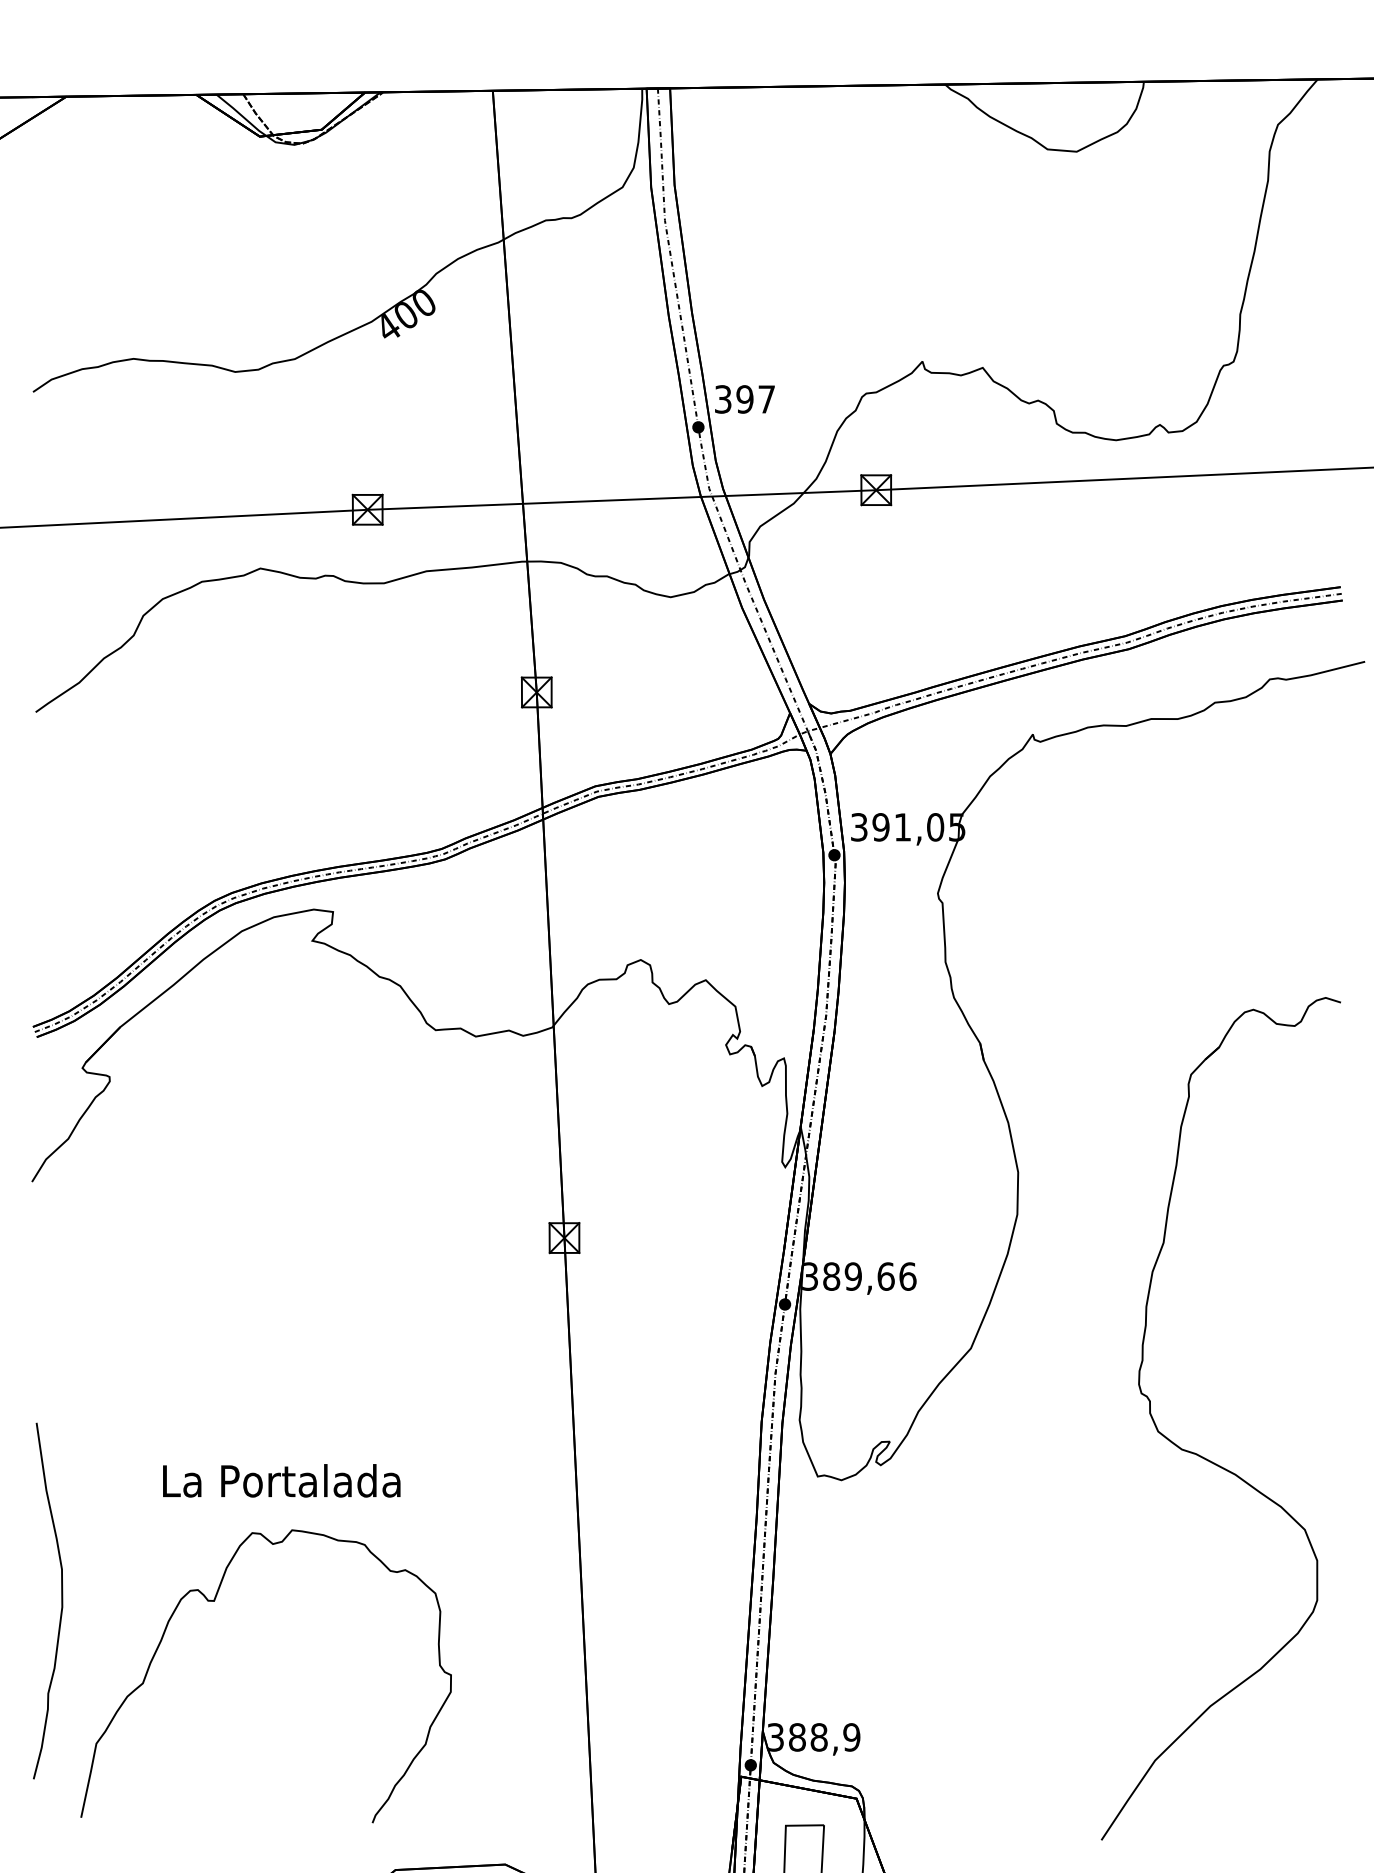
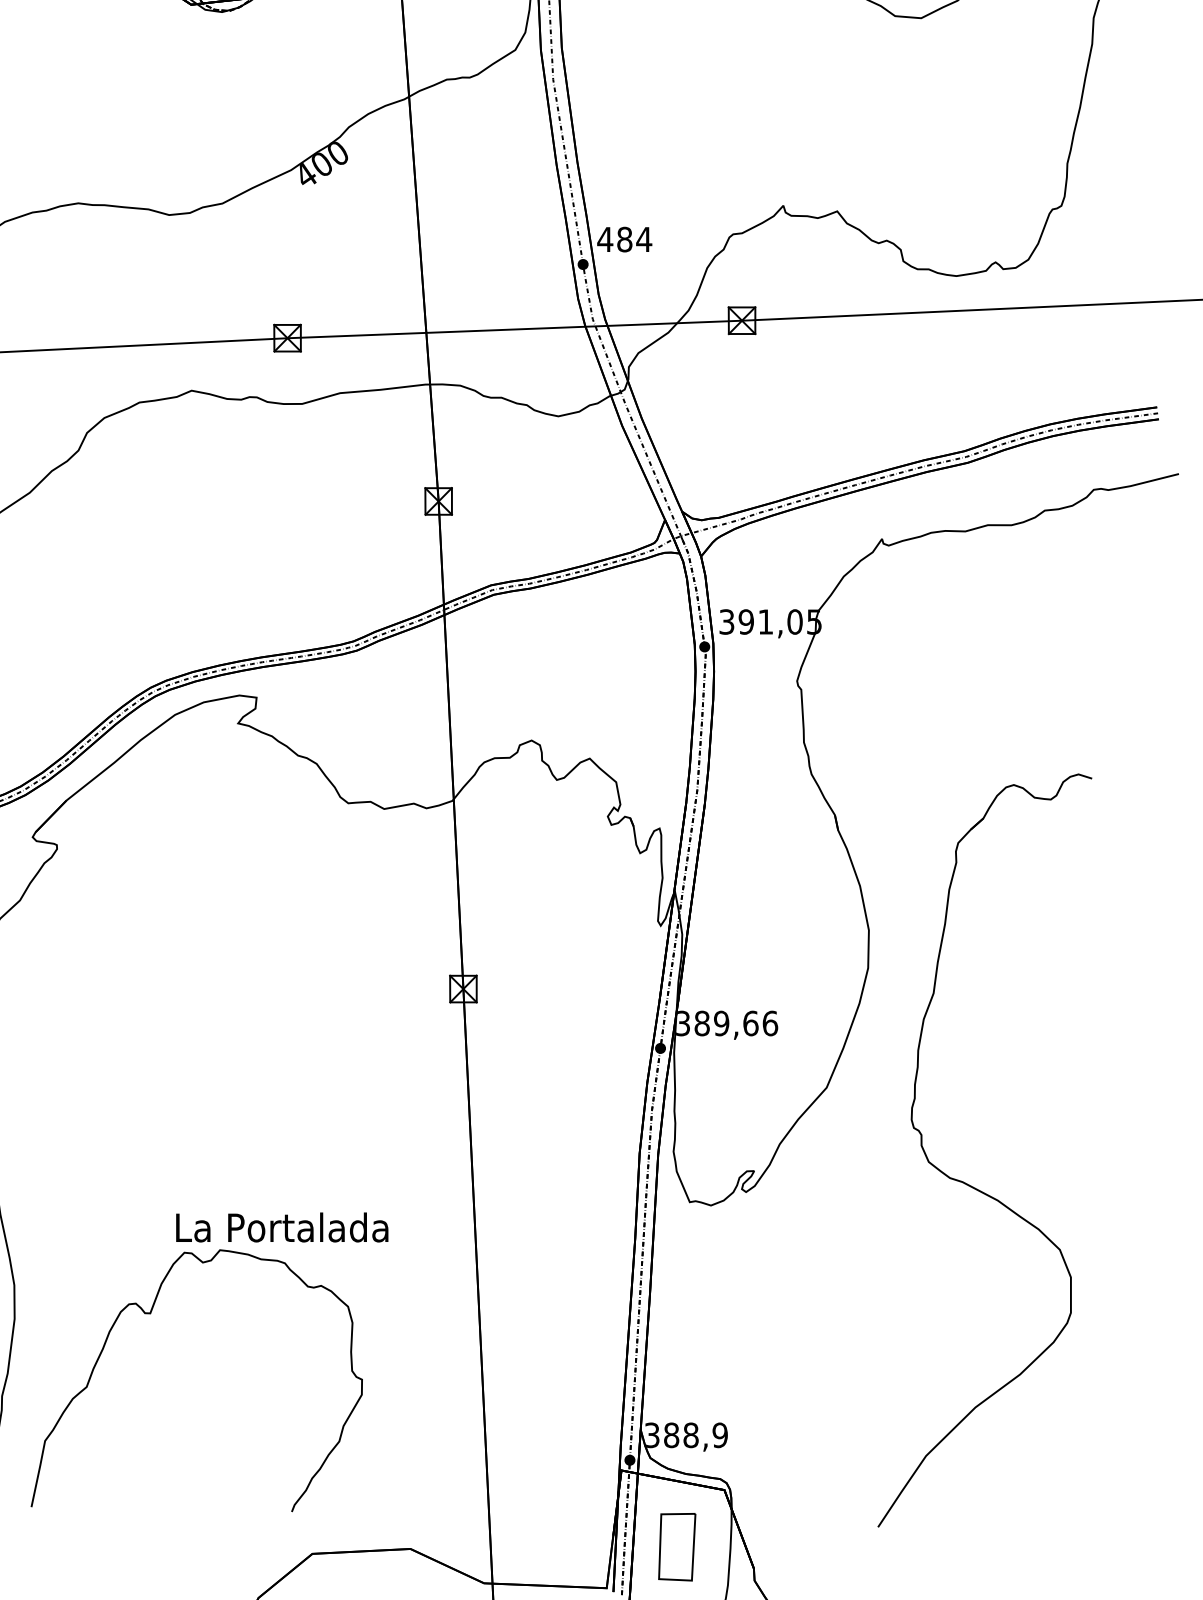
text: (744, 399) -> (624, 239), 397 -> 484
part: (1201, 1455) -> (967, 1183), moved
text: (281, 1480) -> (282, 1227), moved

